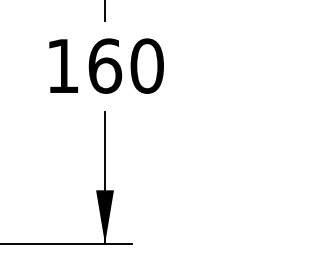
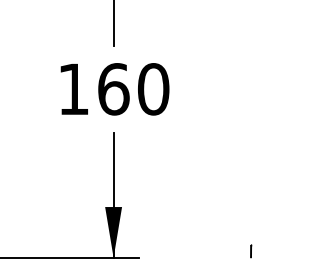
line: (250, 237) -> (251, 251), added

